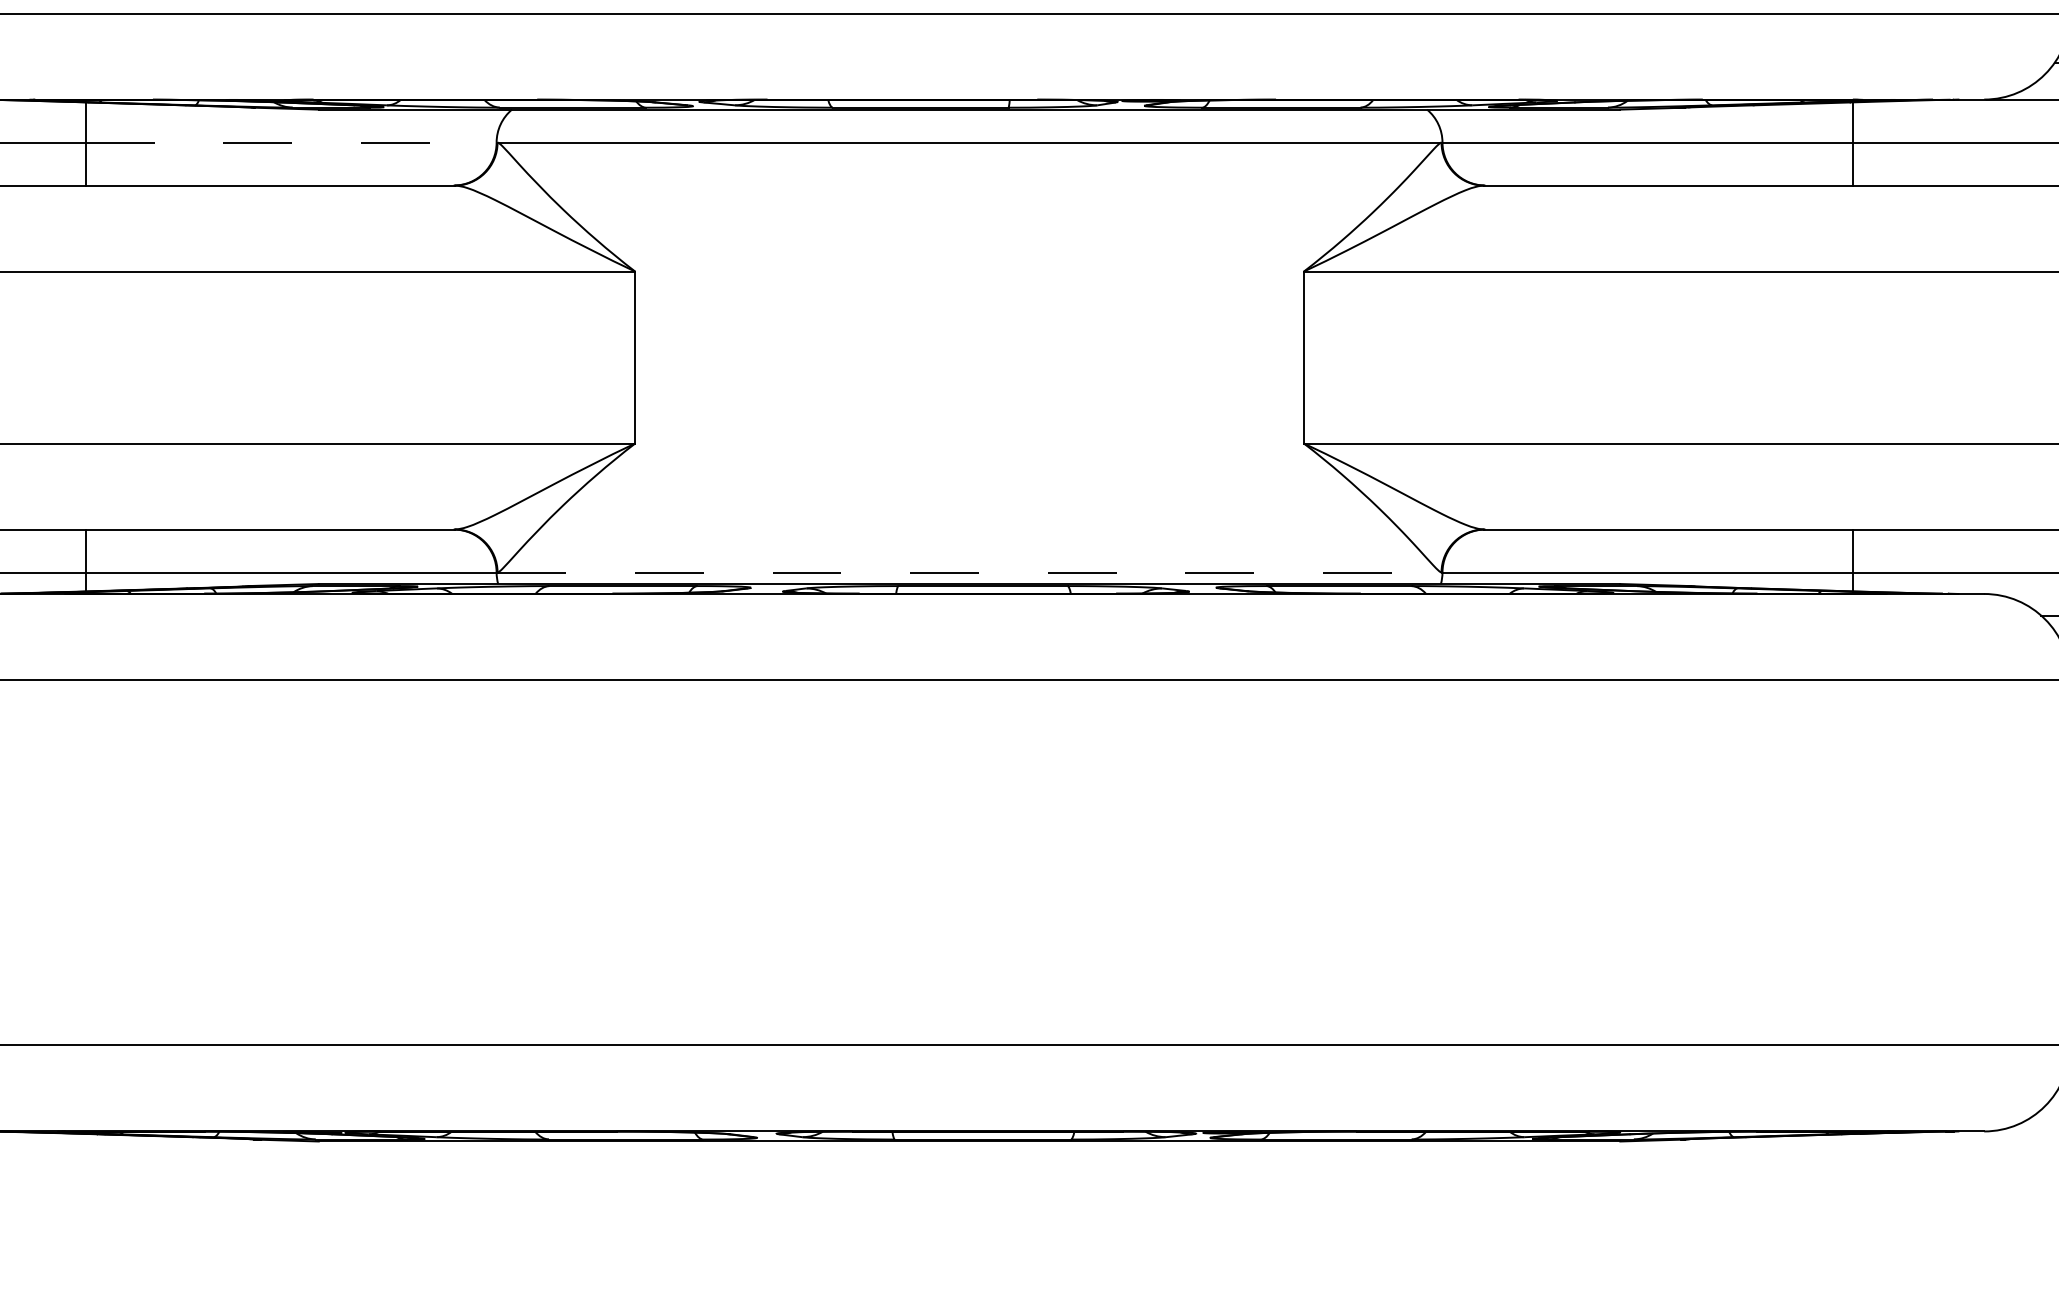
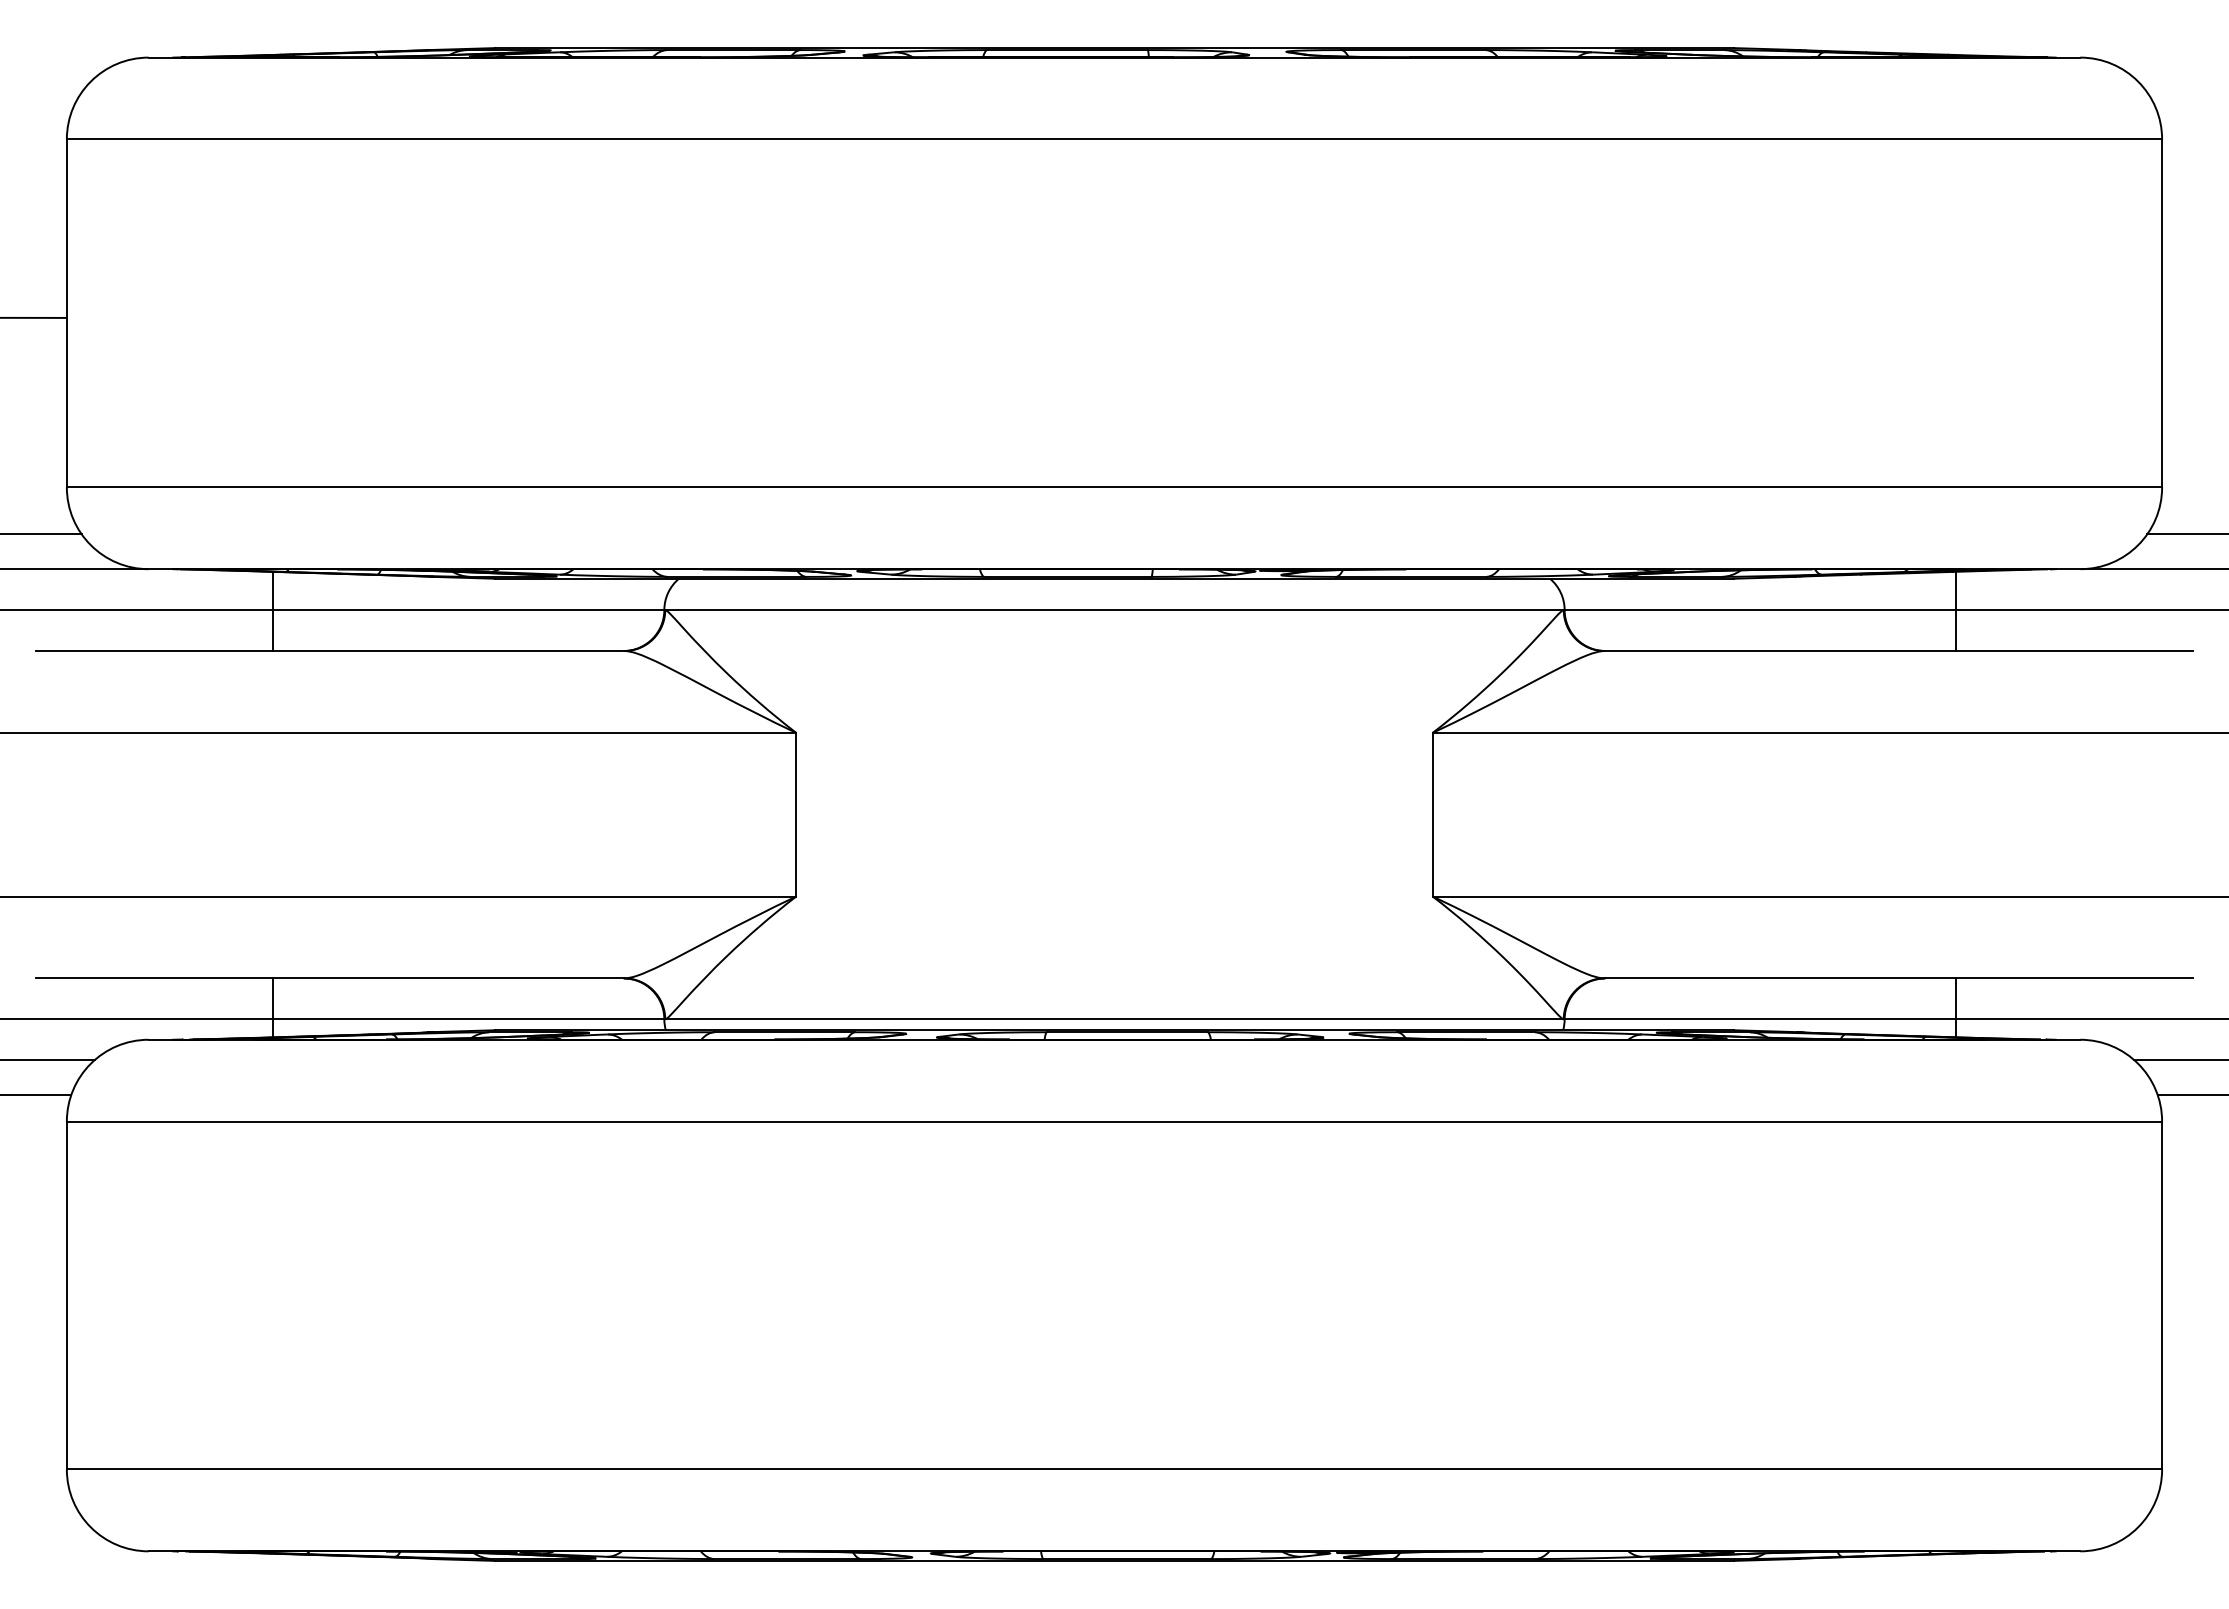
line: (290, 142) -> (468, 610), dashed -> solid
line: (969, 572) -> (1114, 1019), dashed -> solid

